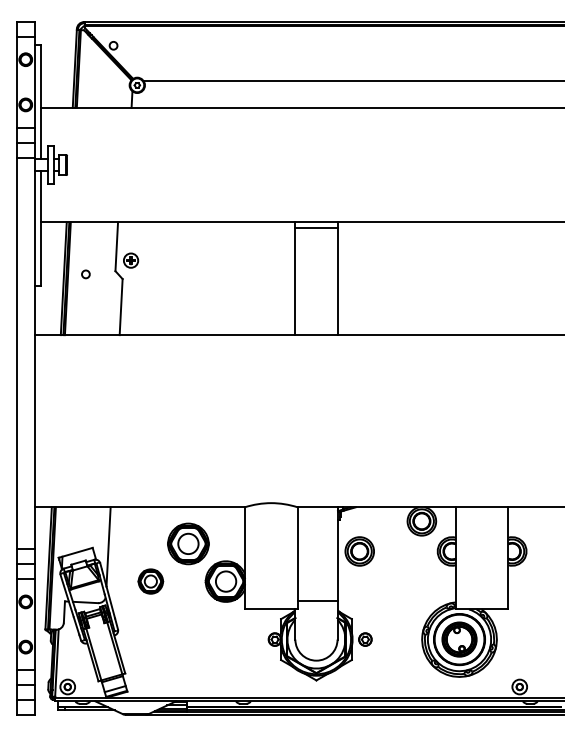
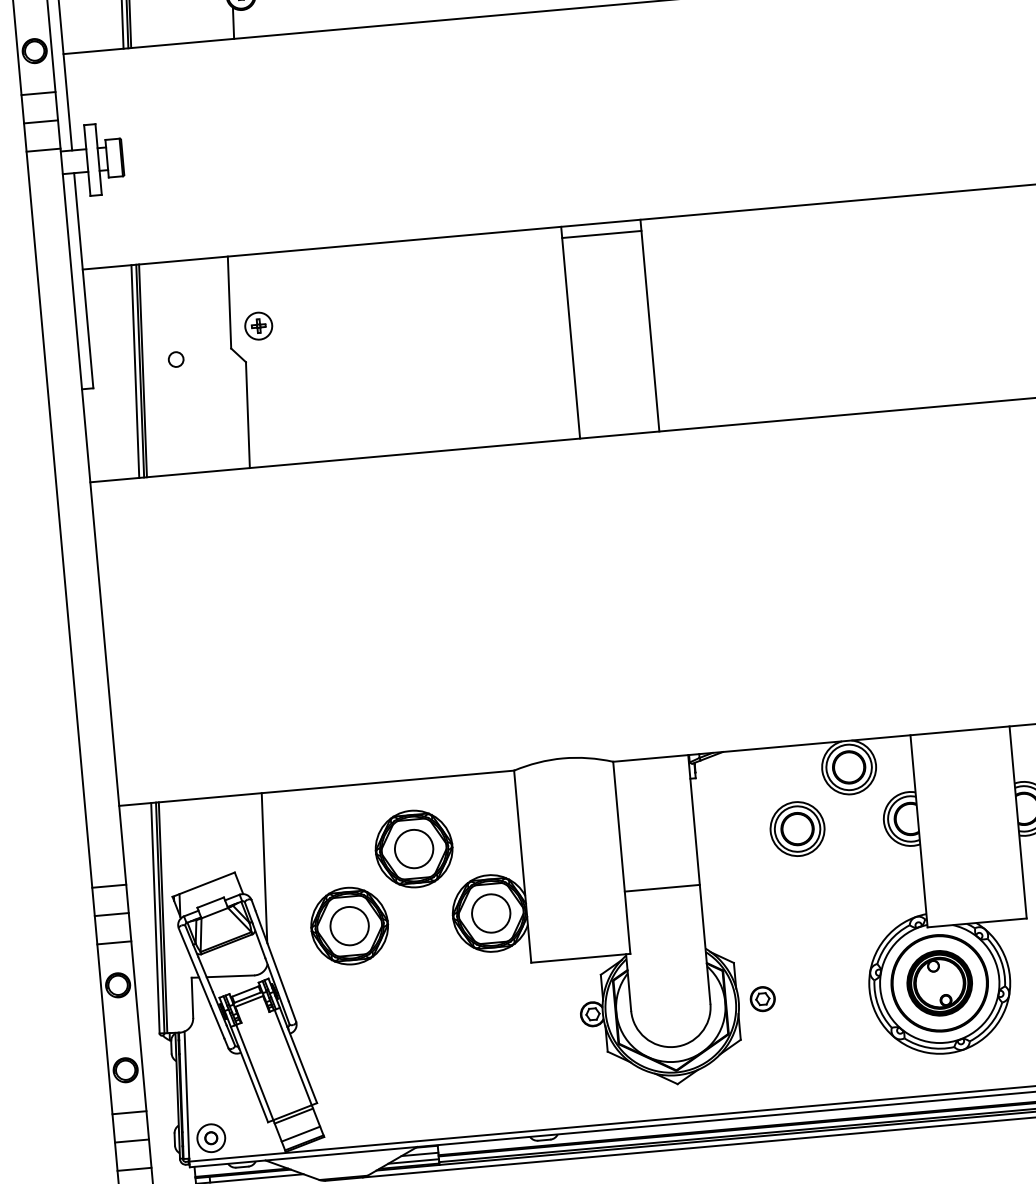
part: (359, 551) -> (797, 829), moved
part: (150, 581) -> (349, 925), size x1.67
line: (317, 601) -> (662, 888), moved

